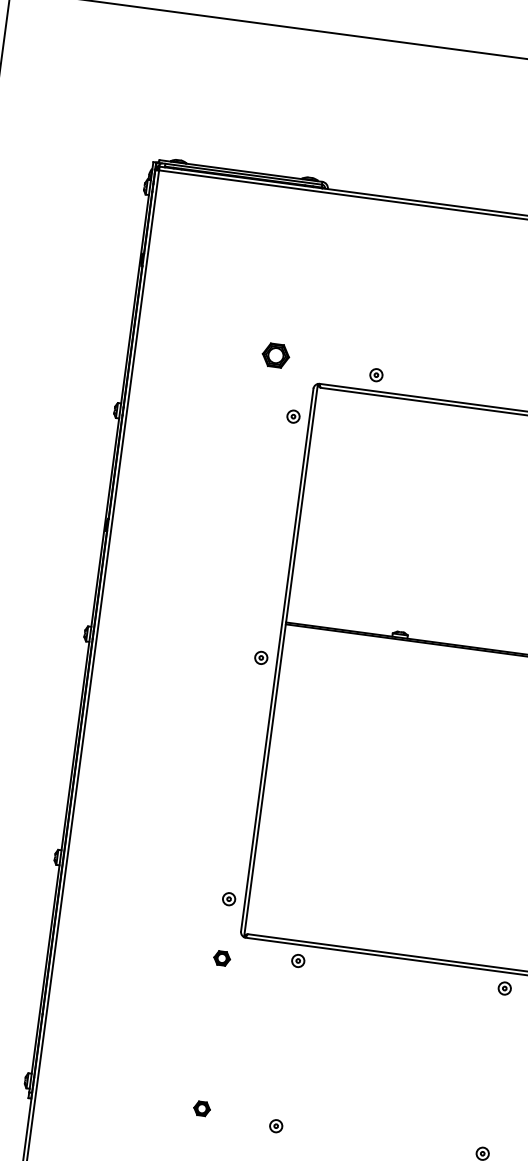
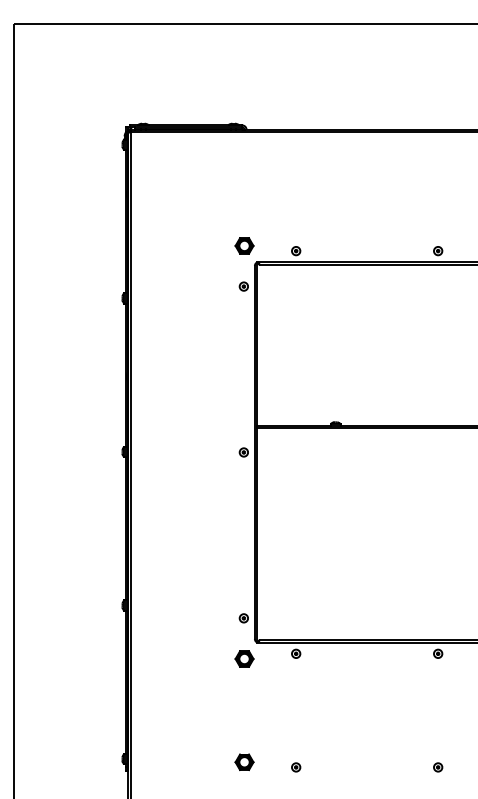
part: (275, 354) -> (244, 245), moved
part: (222, 957) -> (244, 658), size x1.67
part: (202, 1108) -> (244, 762), size x1.67

